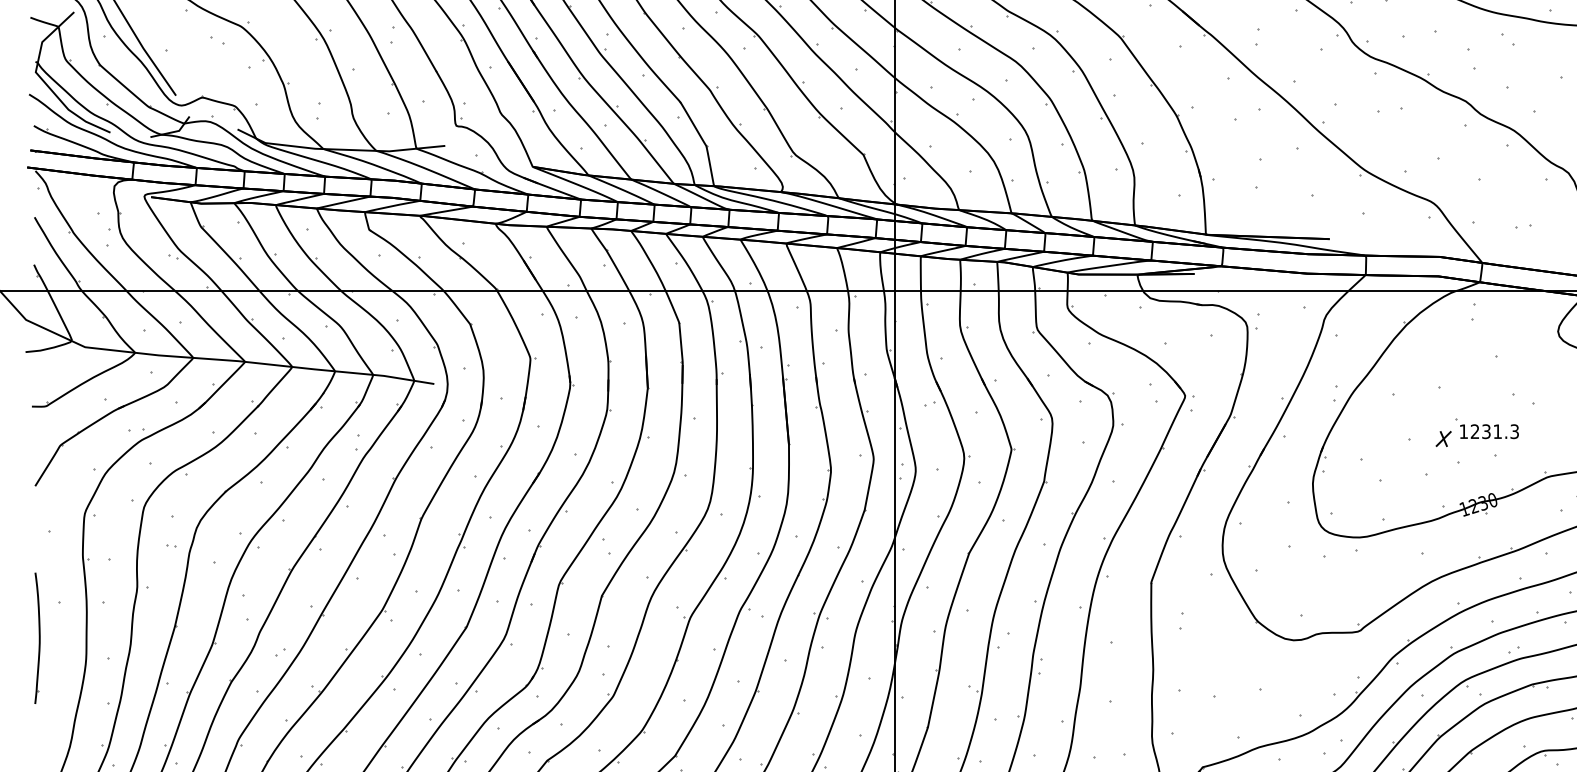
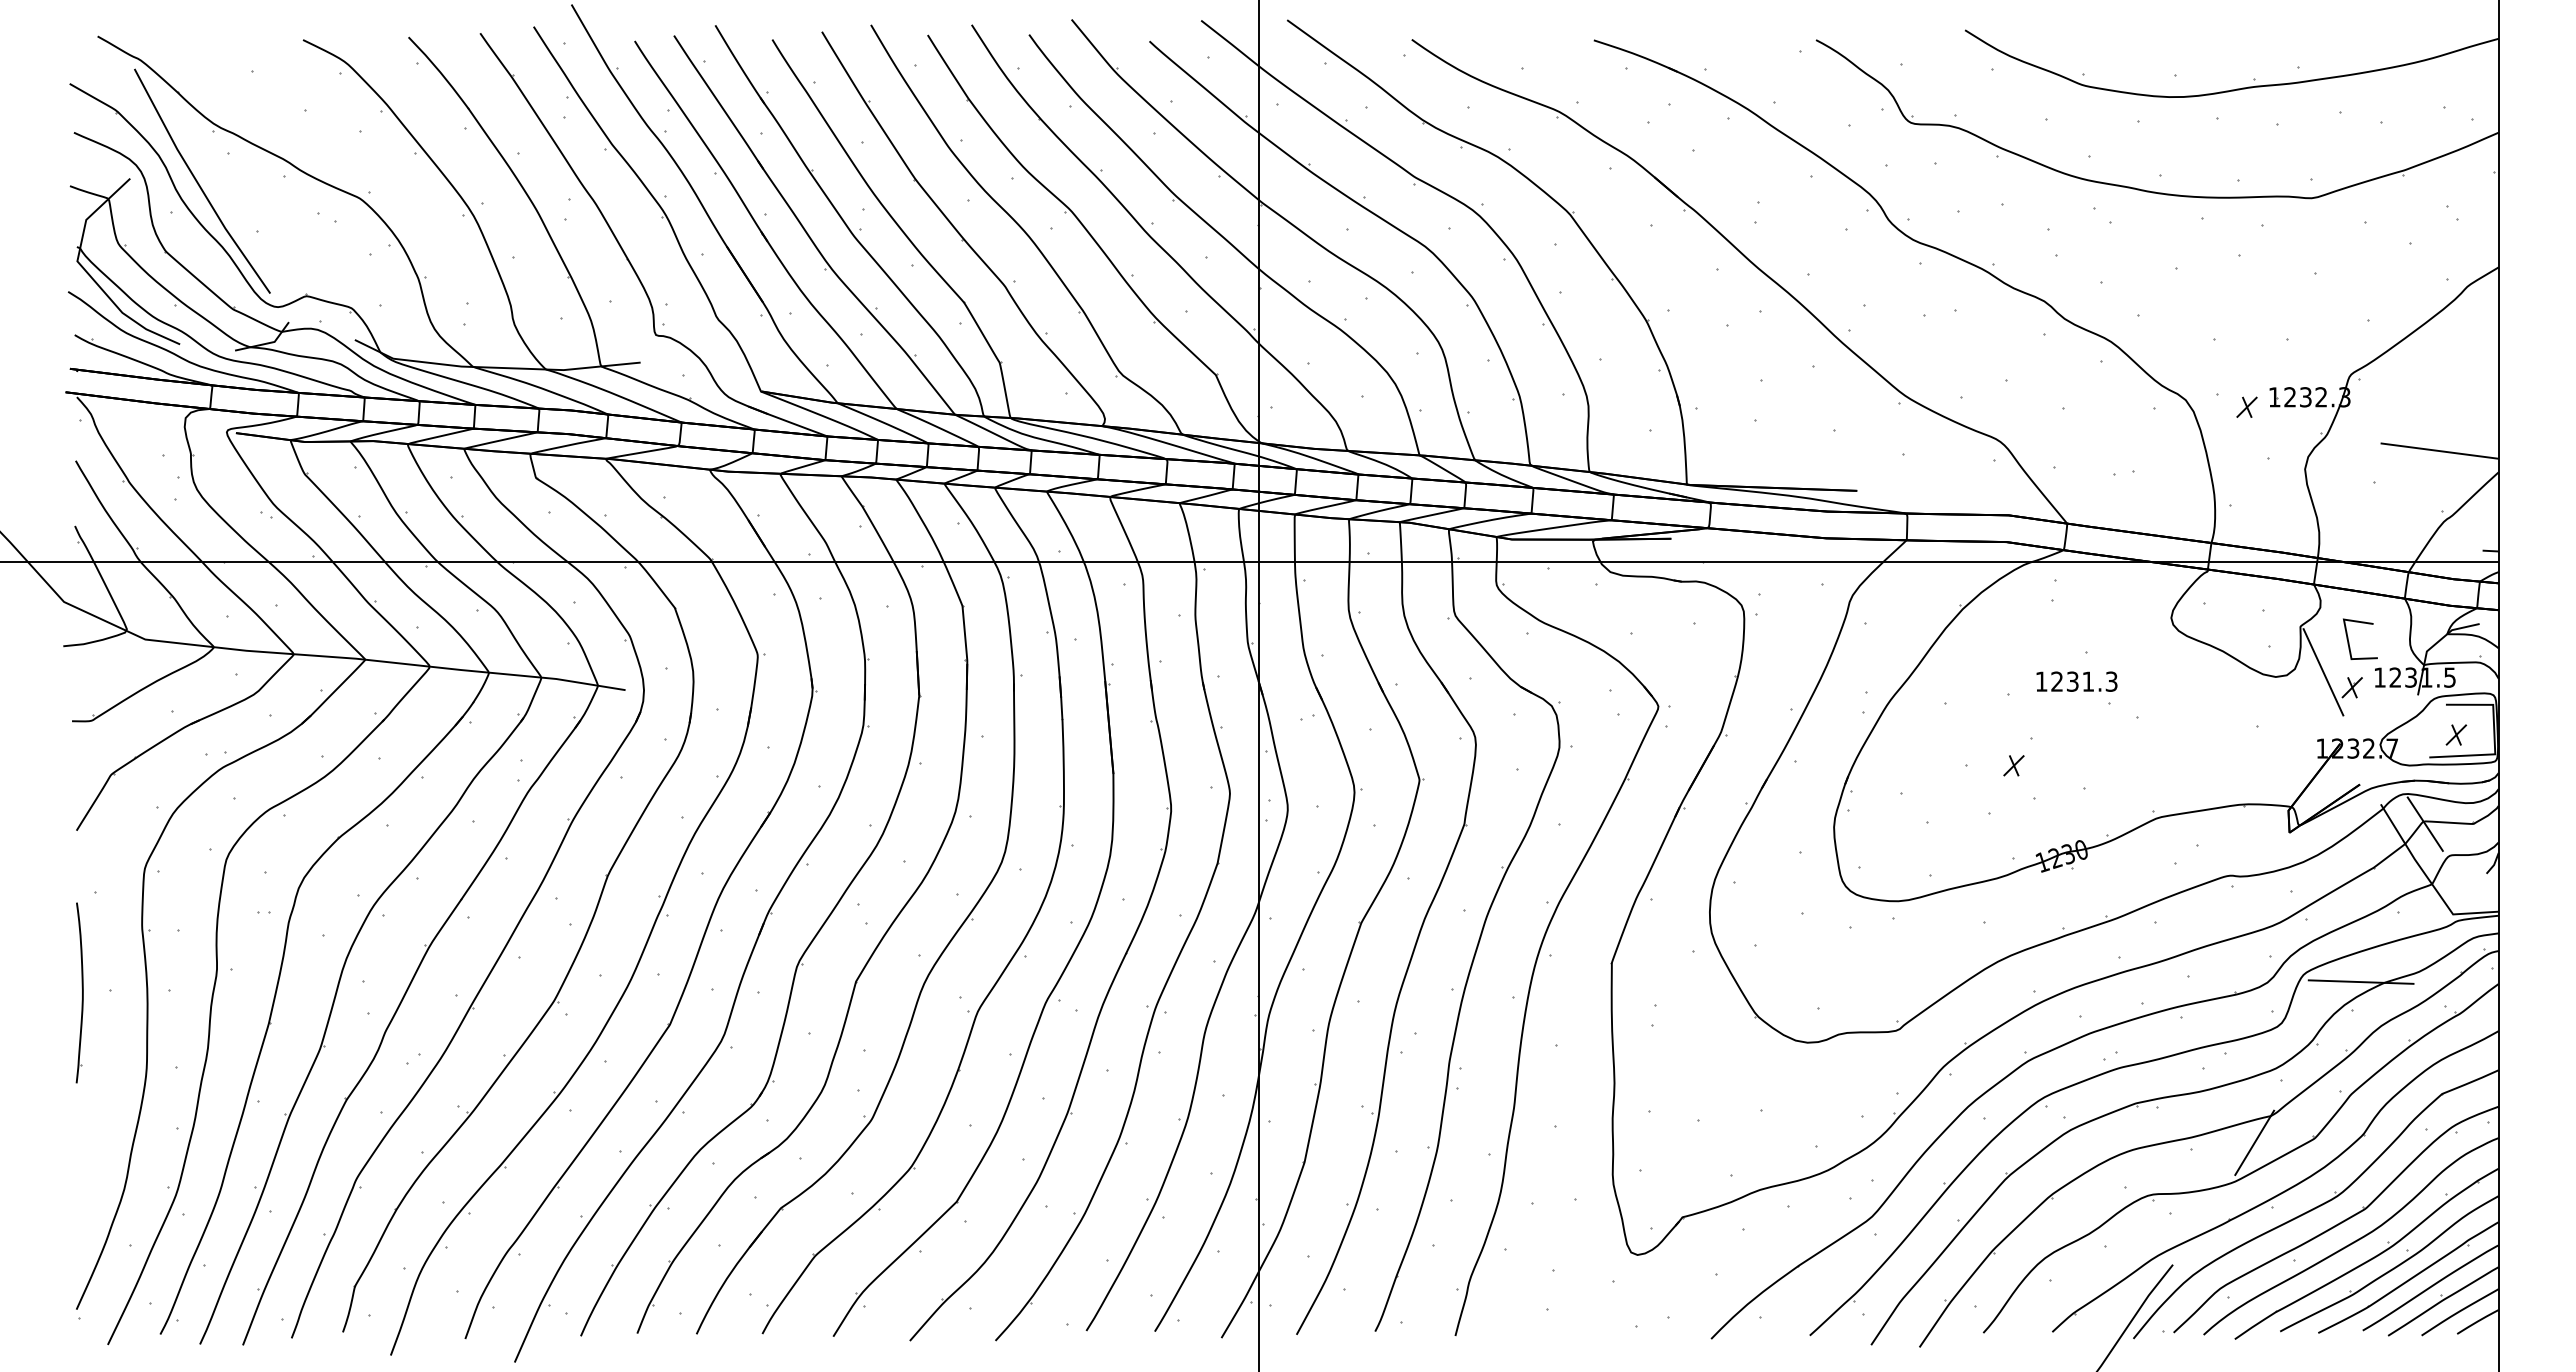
text: (1489, 431) -> (2076, 681), moved
part: (37, 638) -> (79, 992), moved

